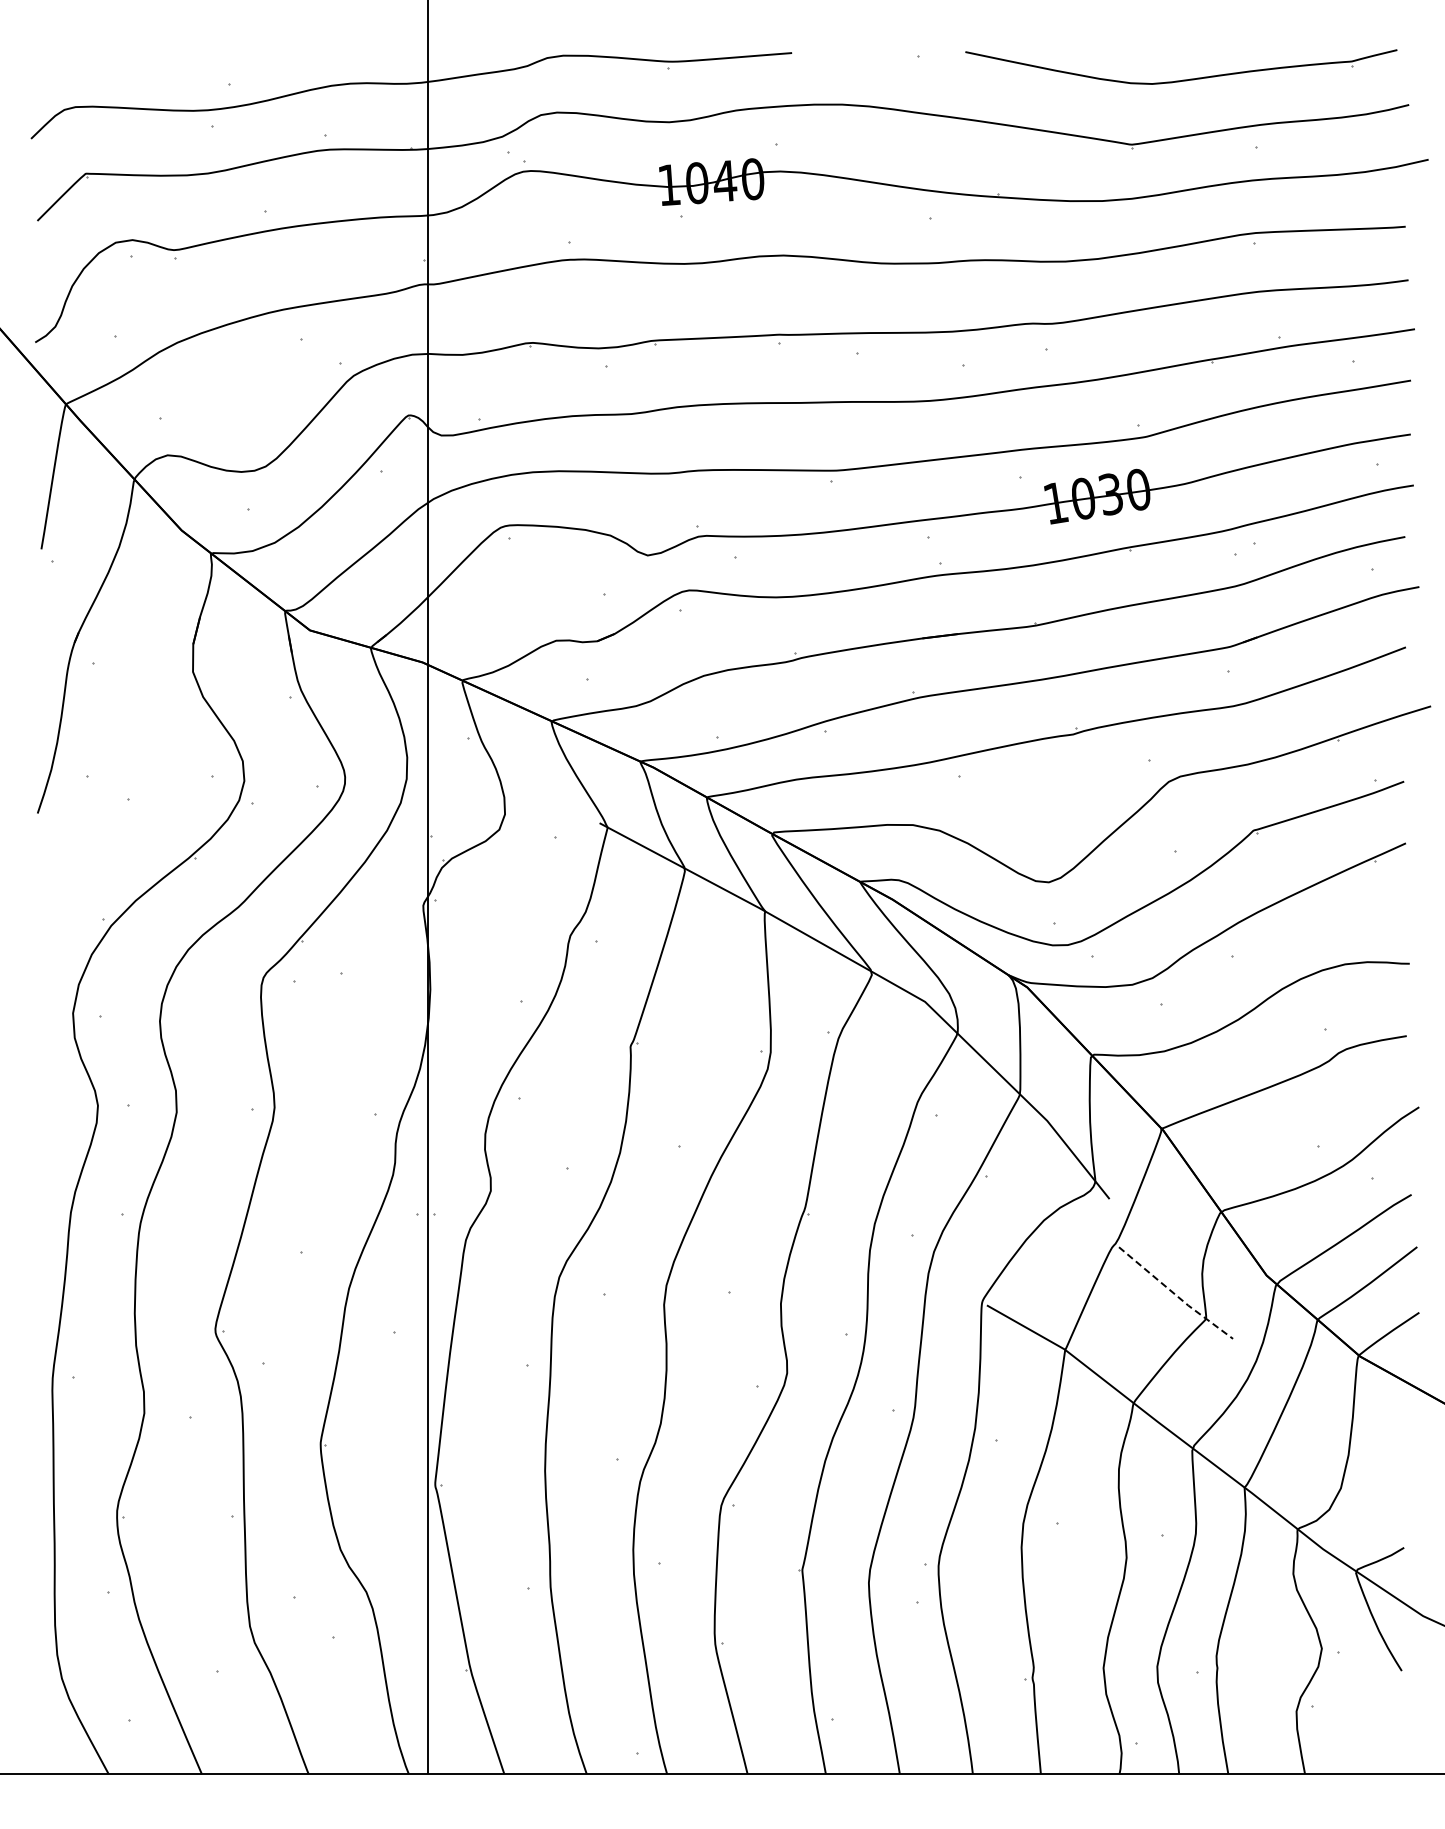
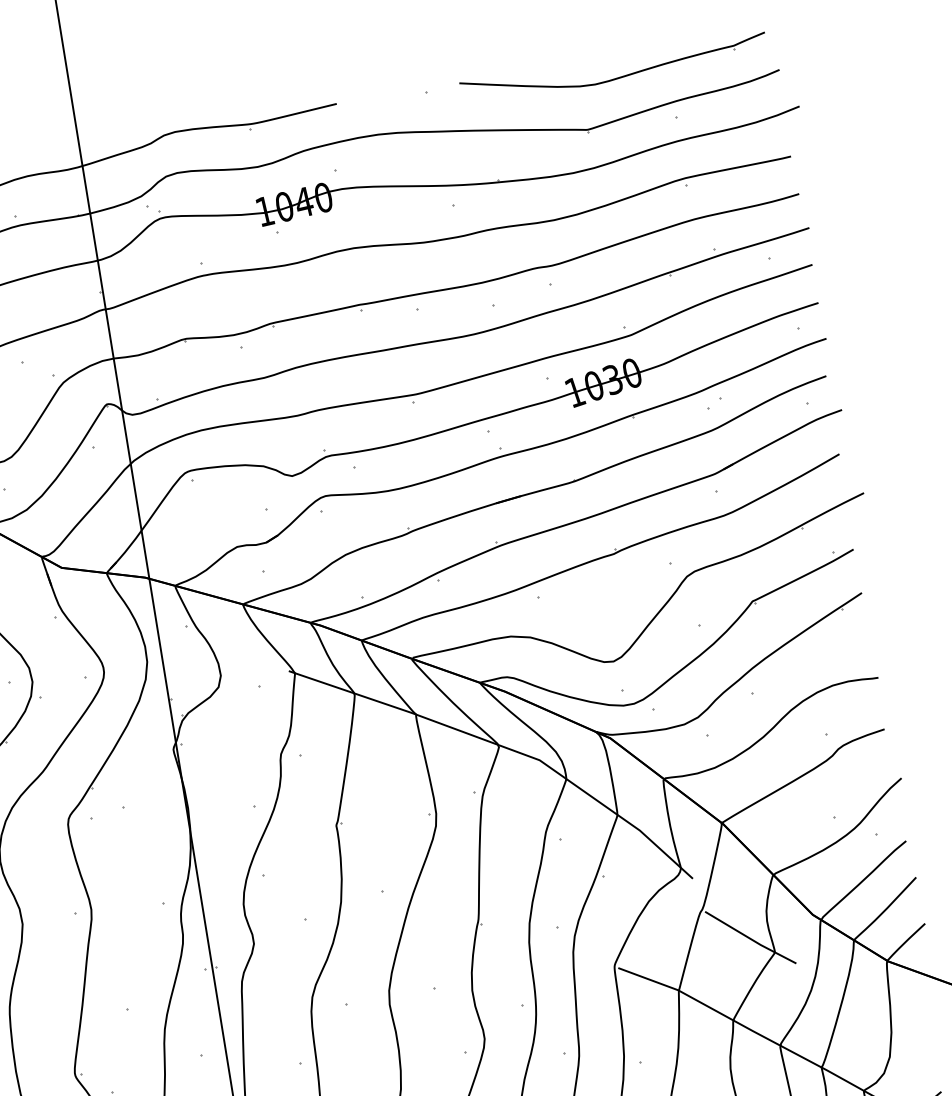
line: (1175, 1294) -> (750, 938), dashed -> solid

